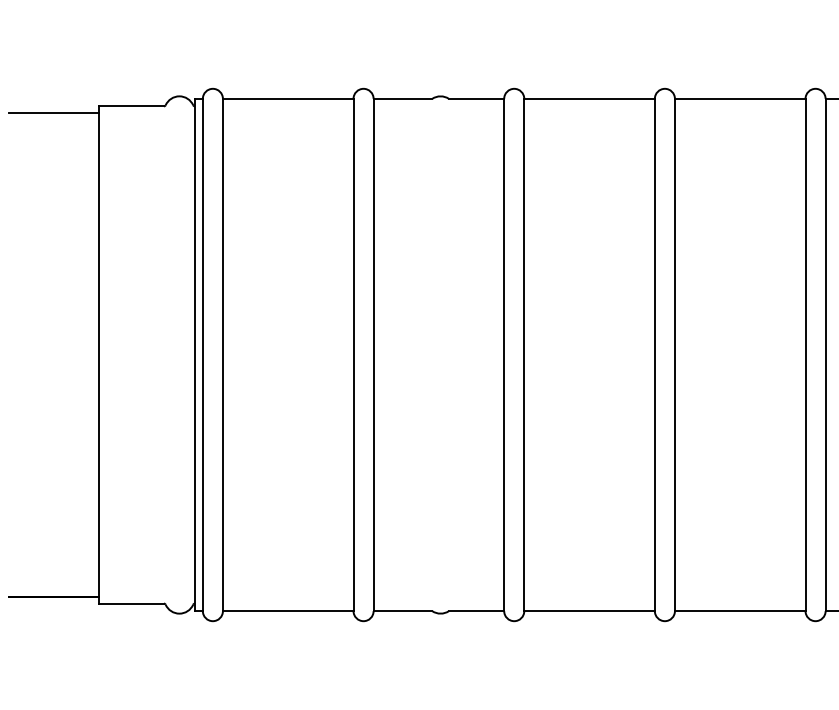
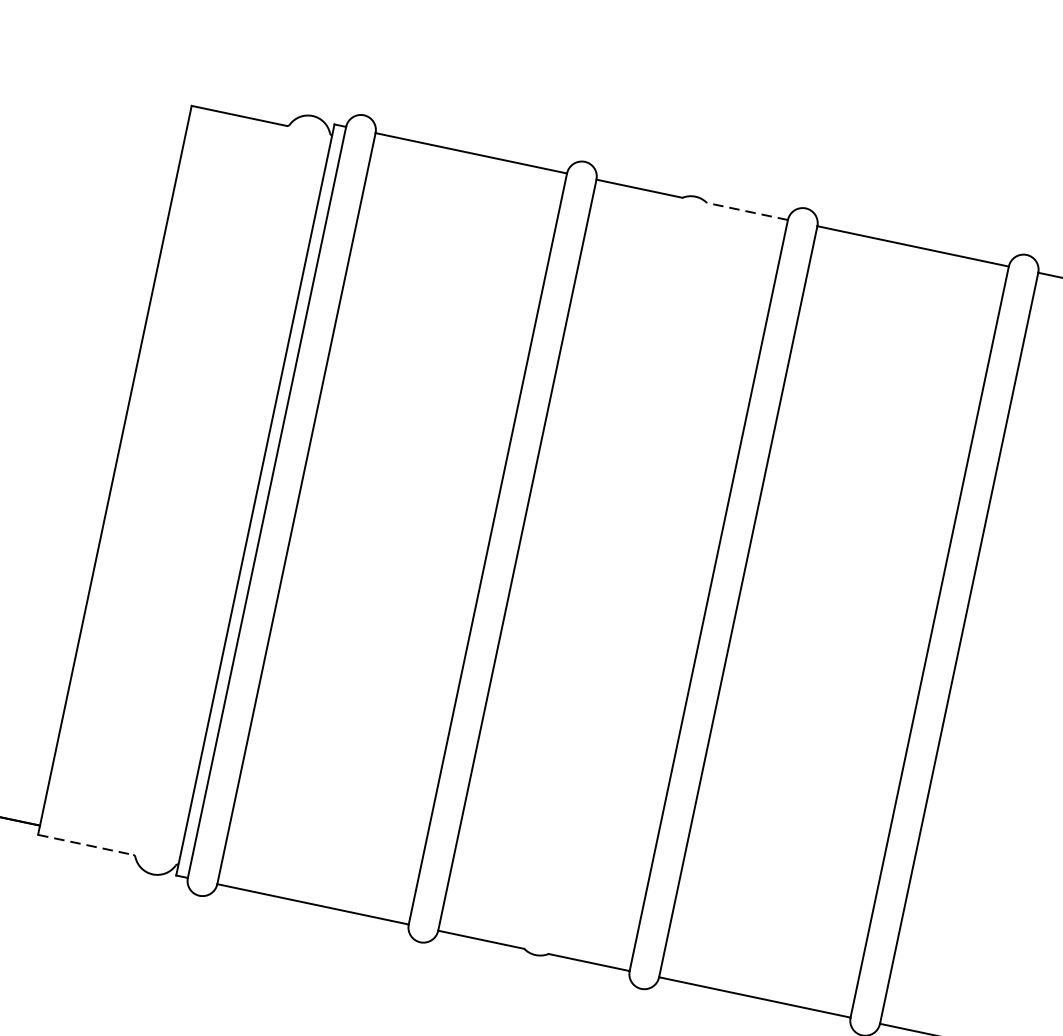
line: (476, 98) -> (747, 210), solid -> dashed
line: (53, 112) -> (122, 100), removed
line: (132, 603) -> (87, 845), solid -> dashed

